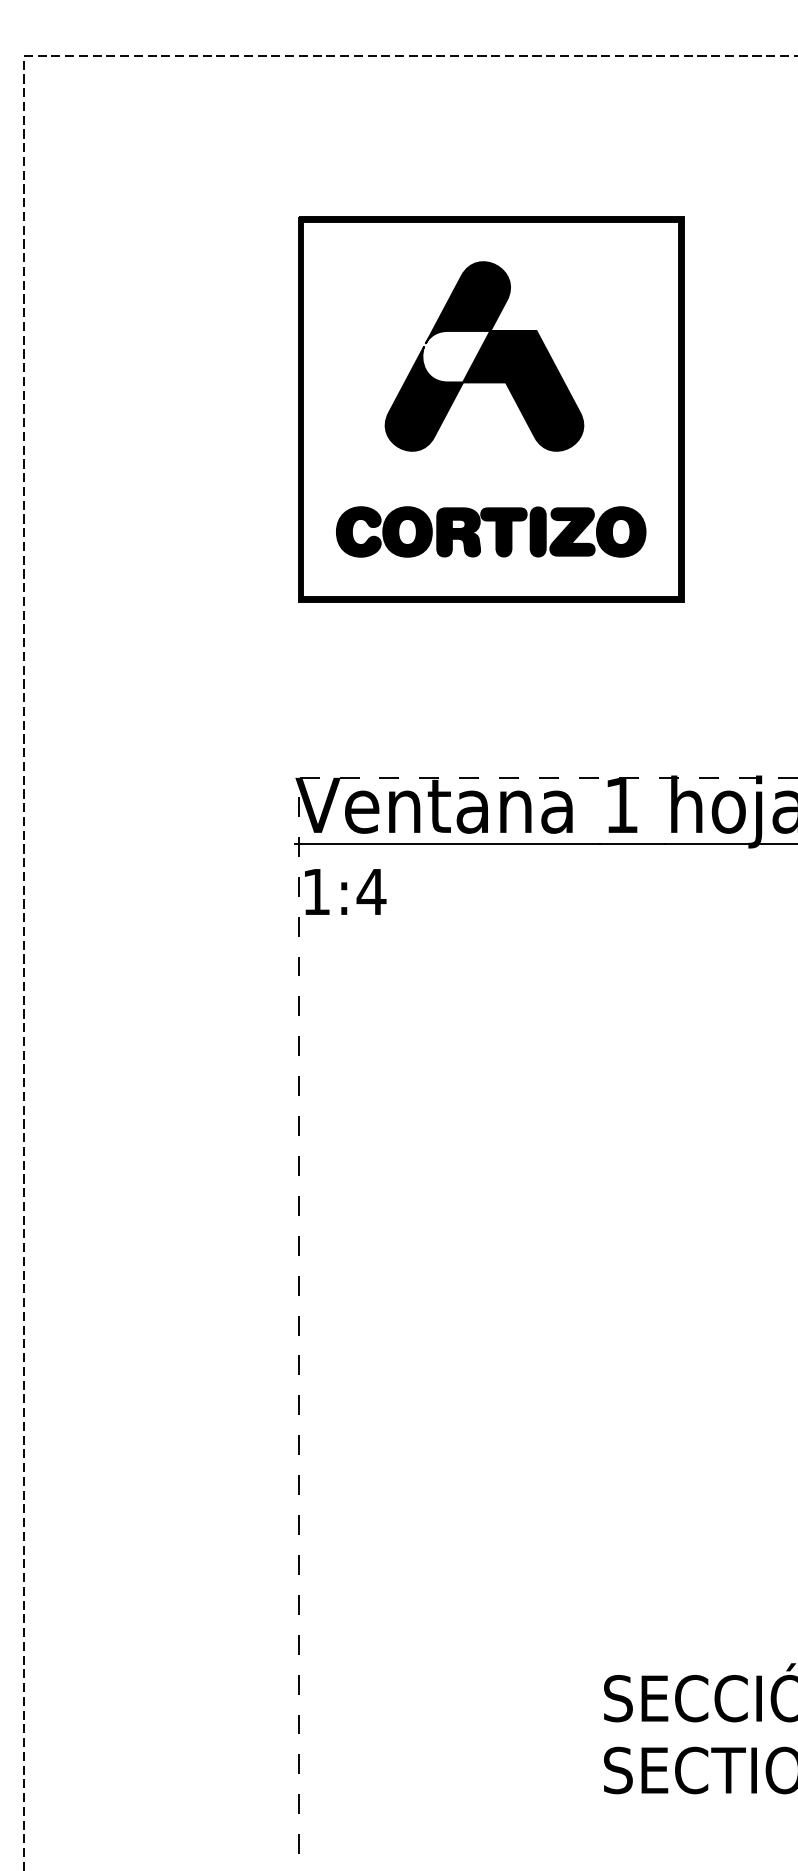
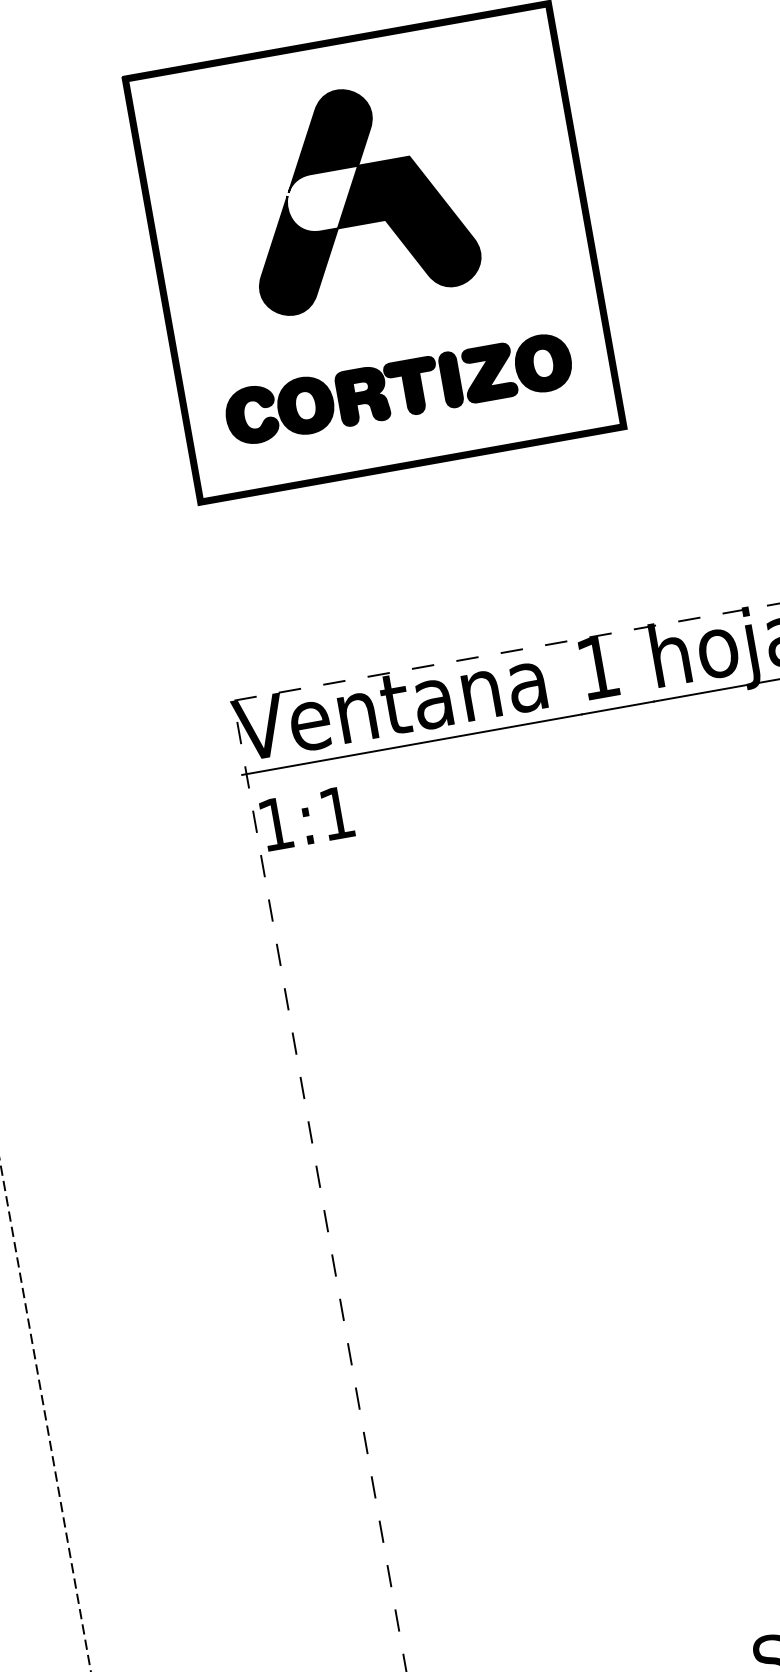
text: (371, 891) -> (336, 812), 1:4 -> 1:1

